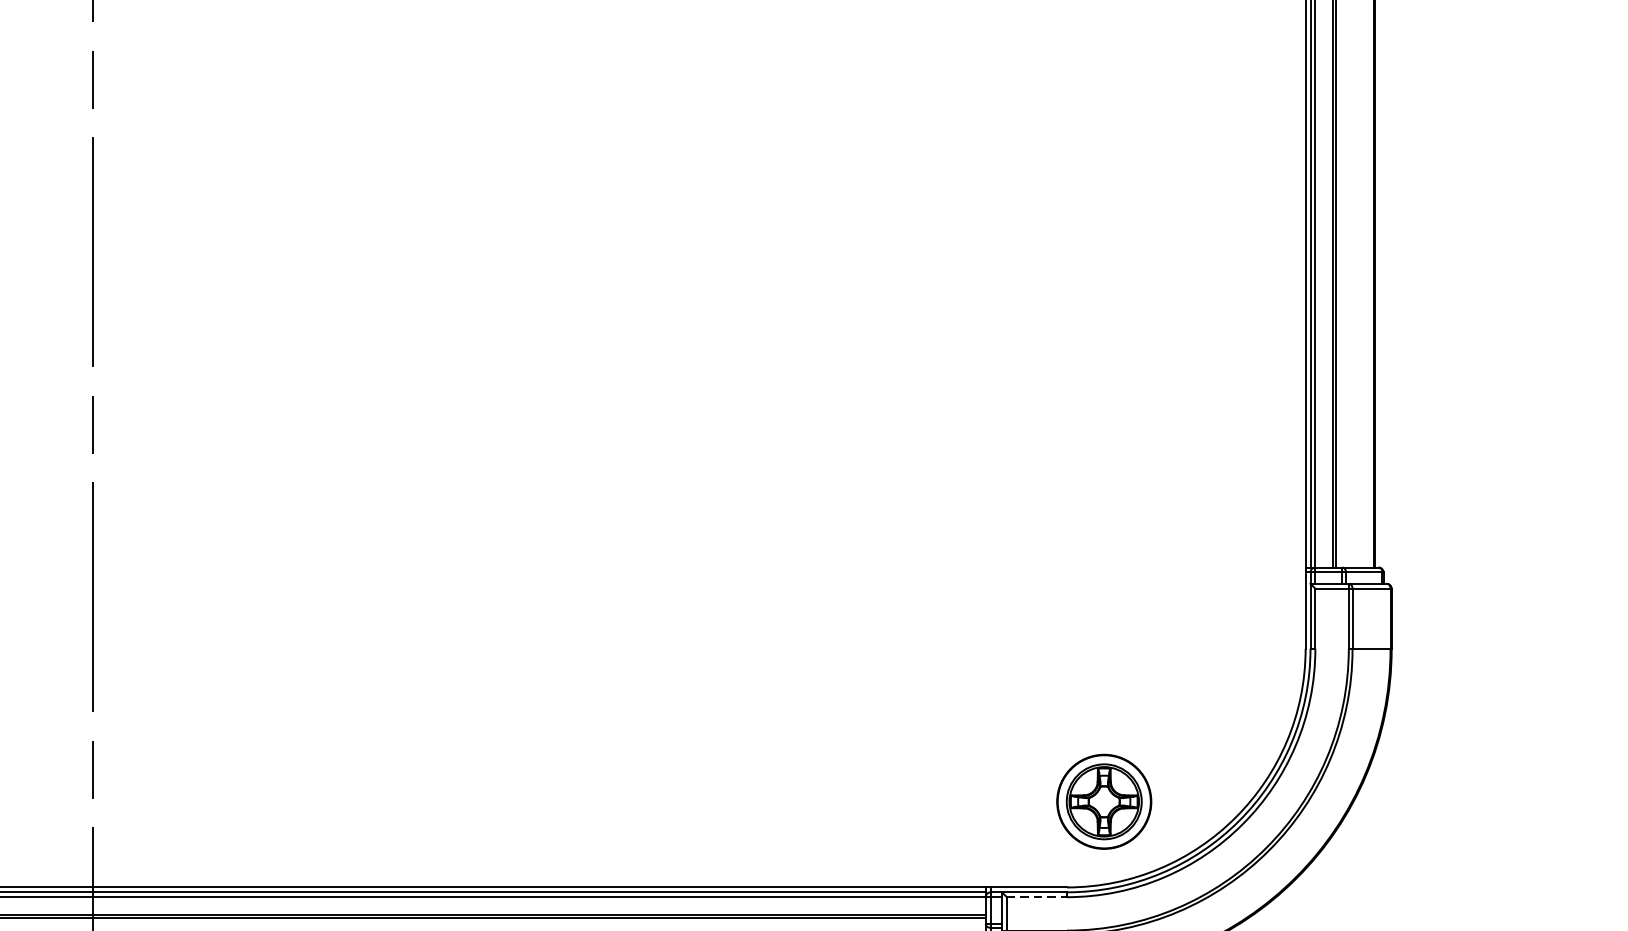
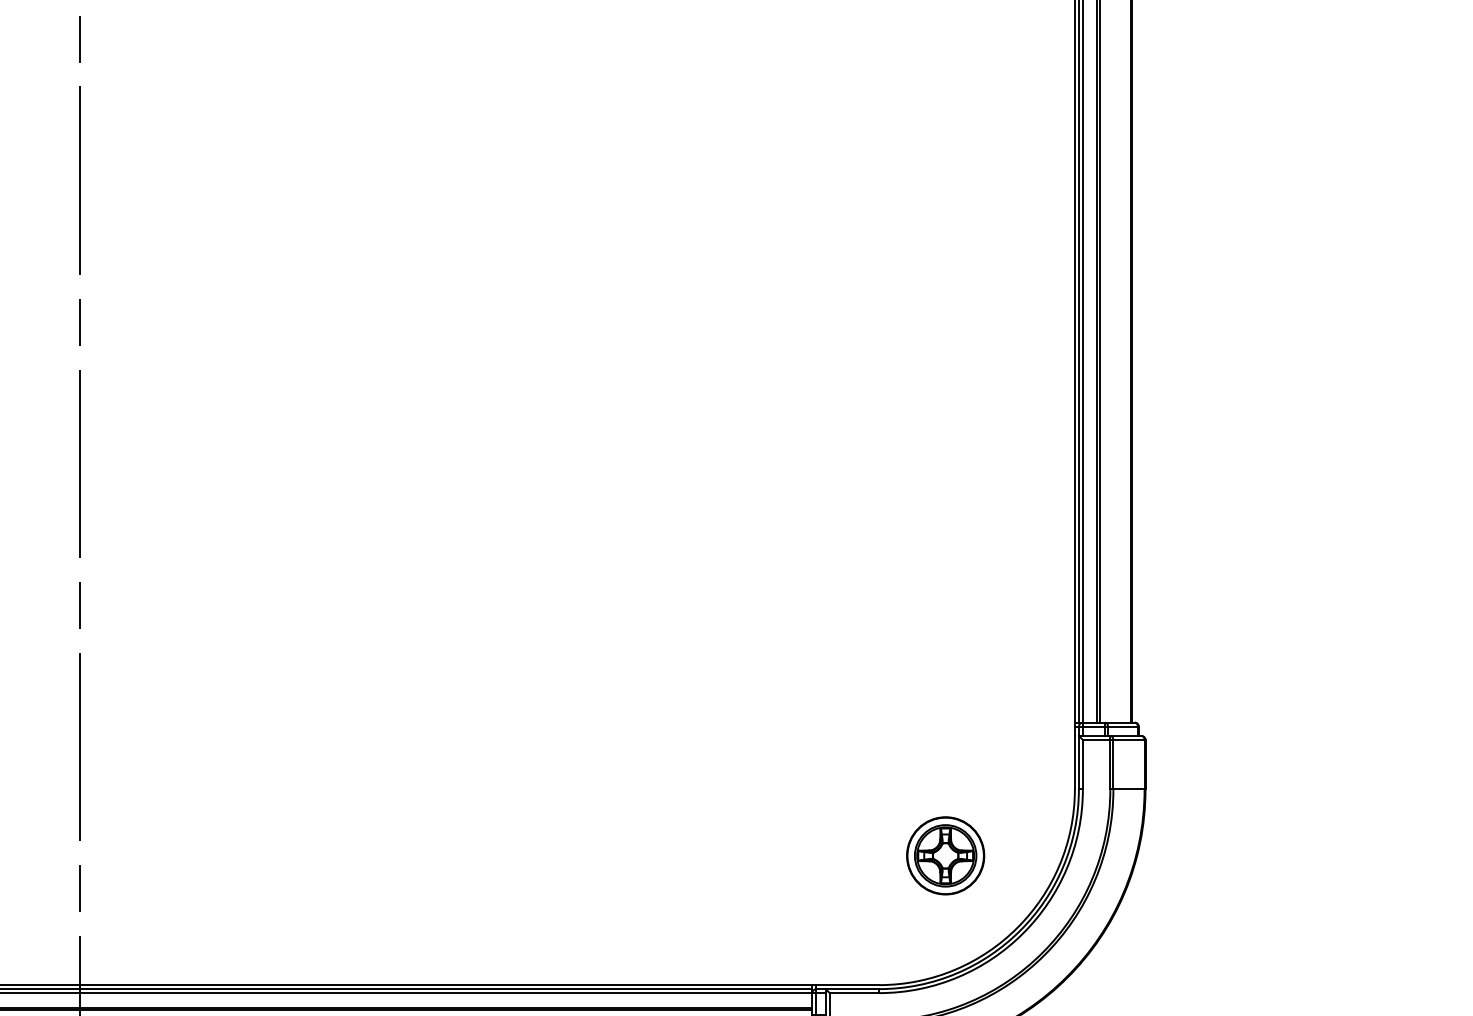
part: (1104, 801) -> (945, 855), moved
line: (1037, 897) -> (854, 993), dashed -> solid

